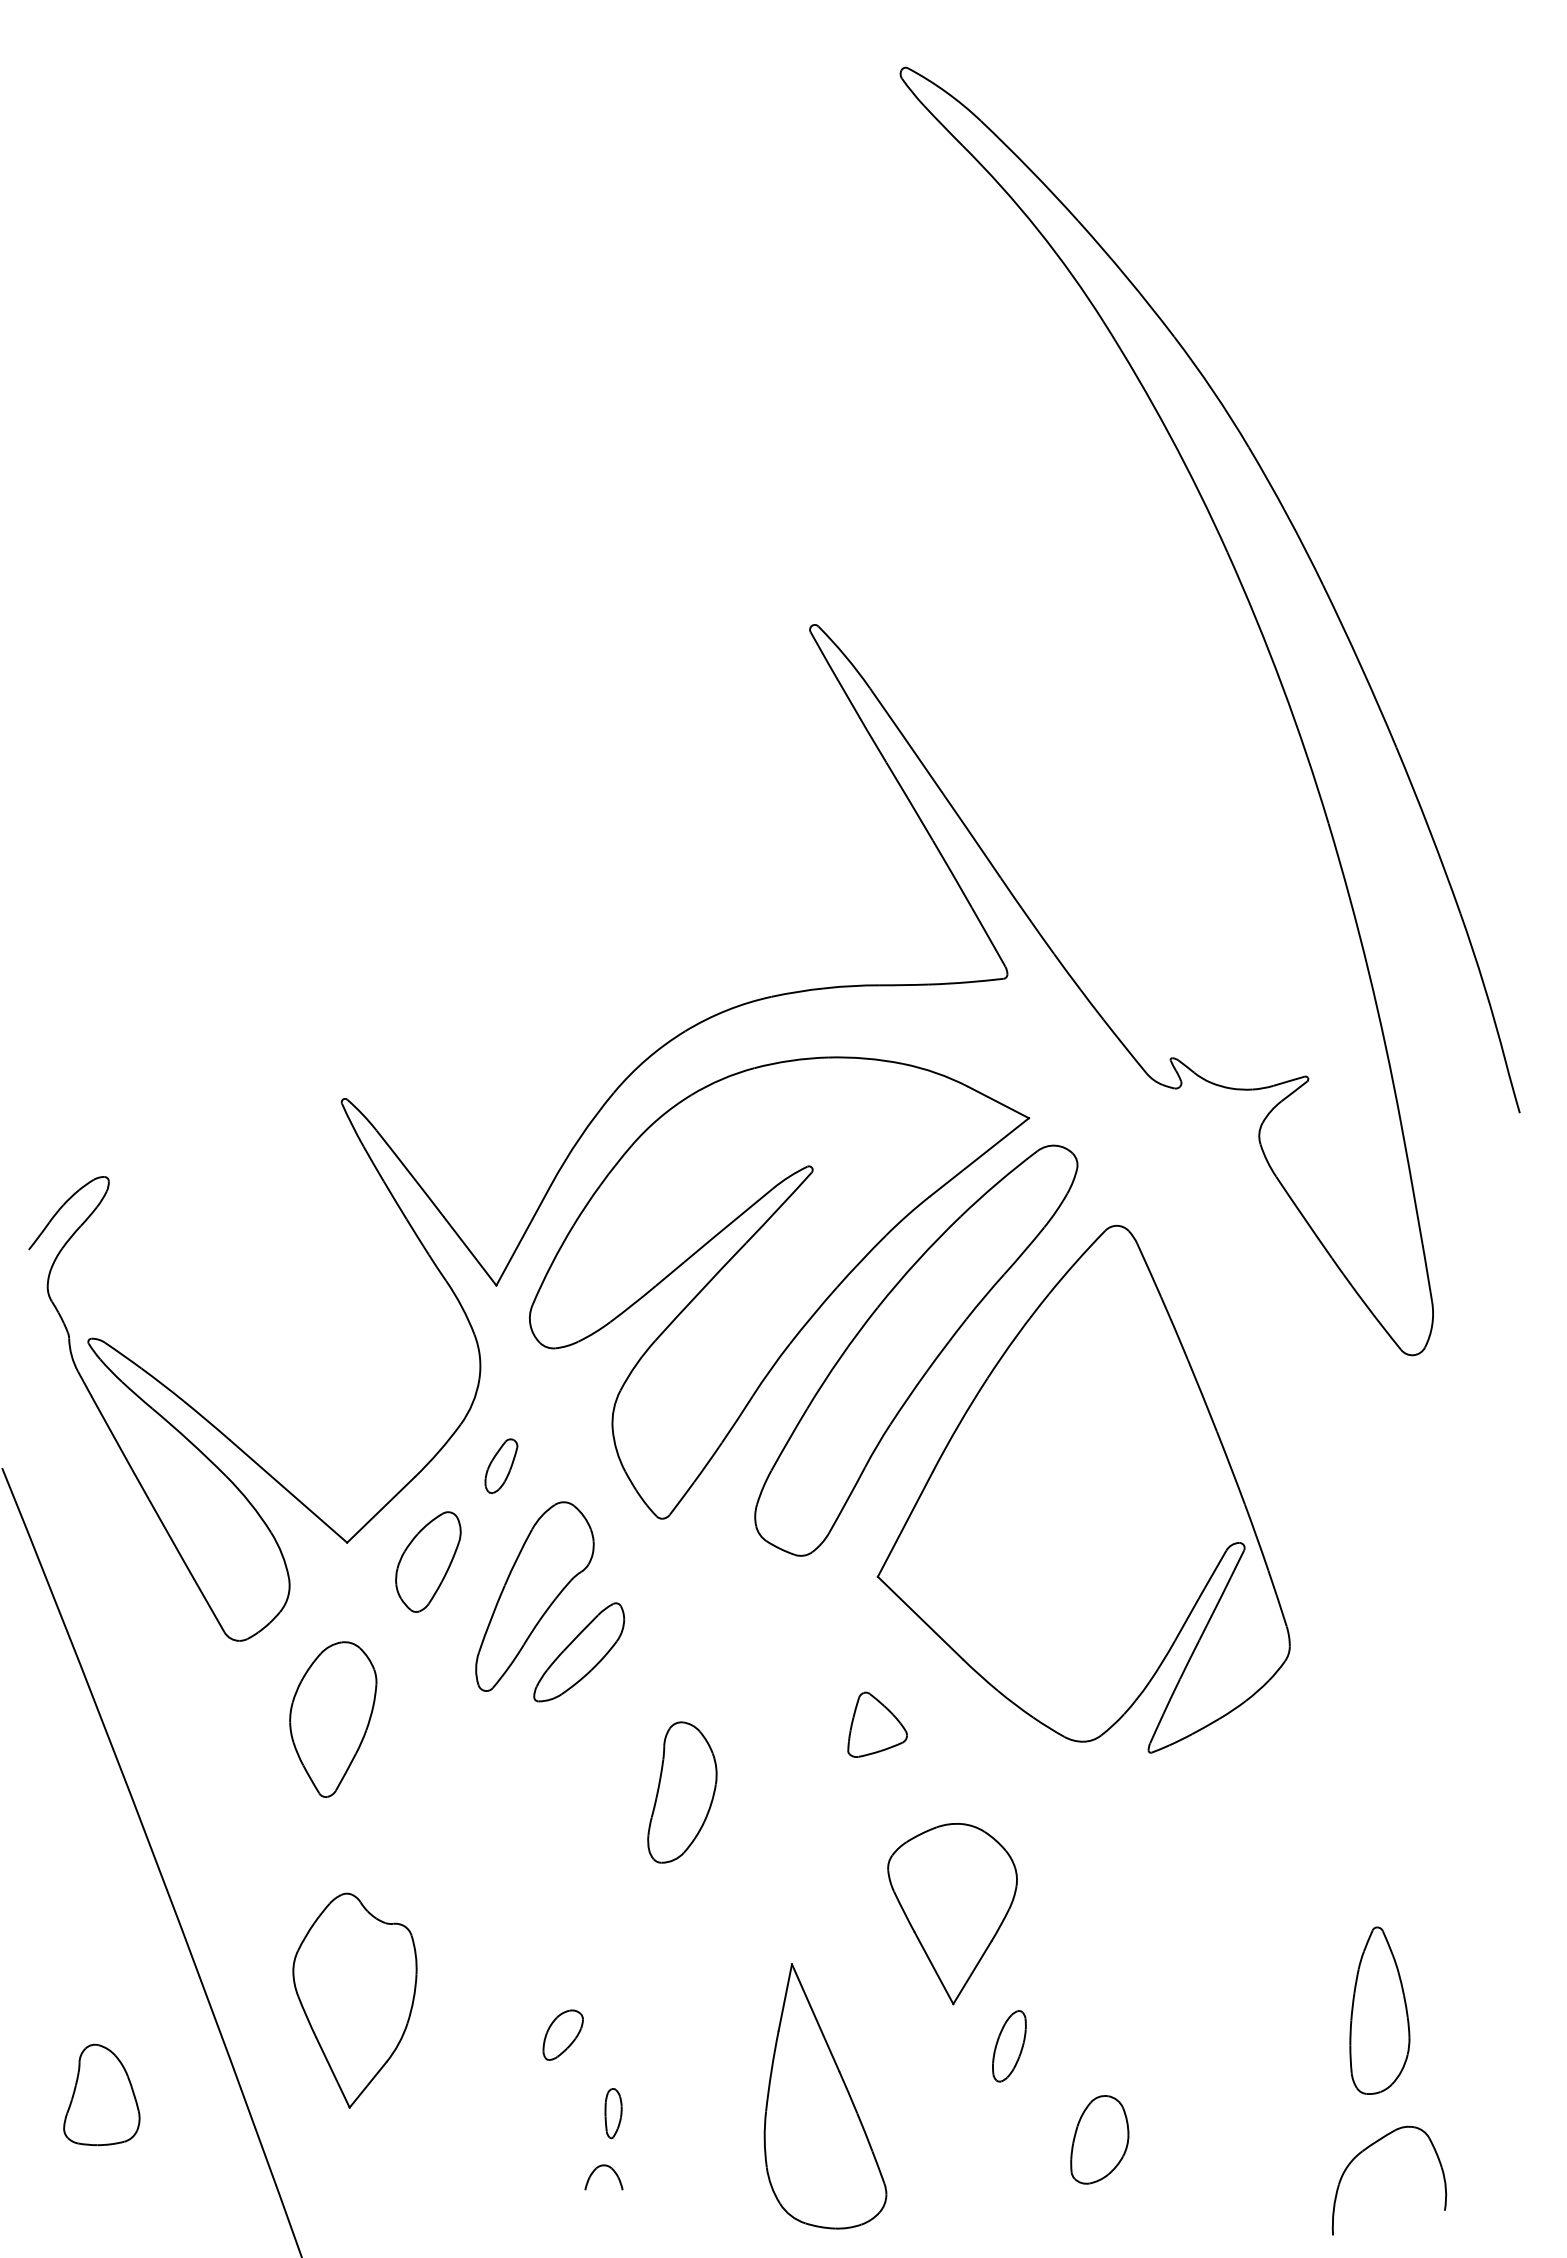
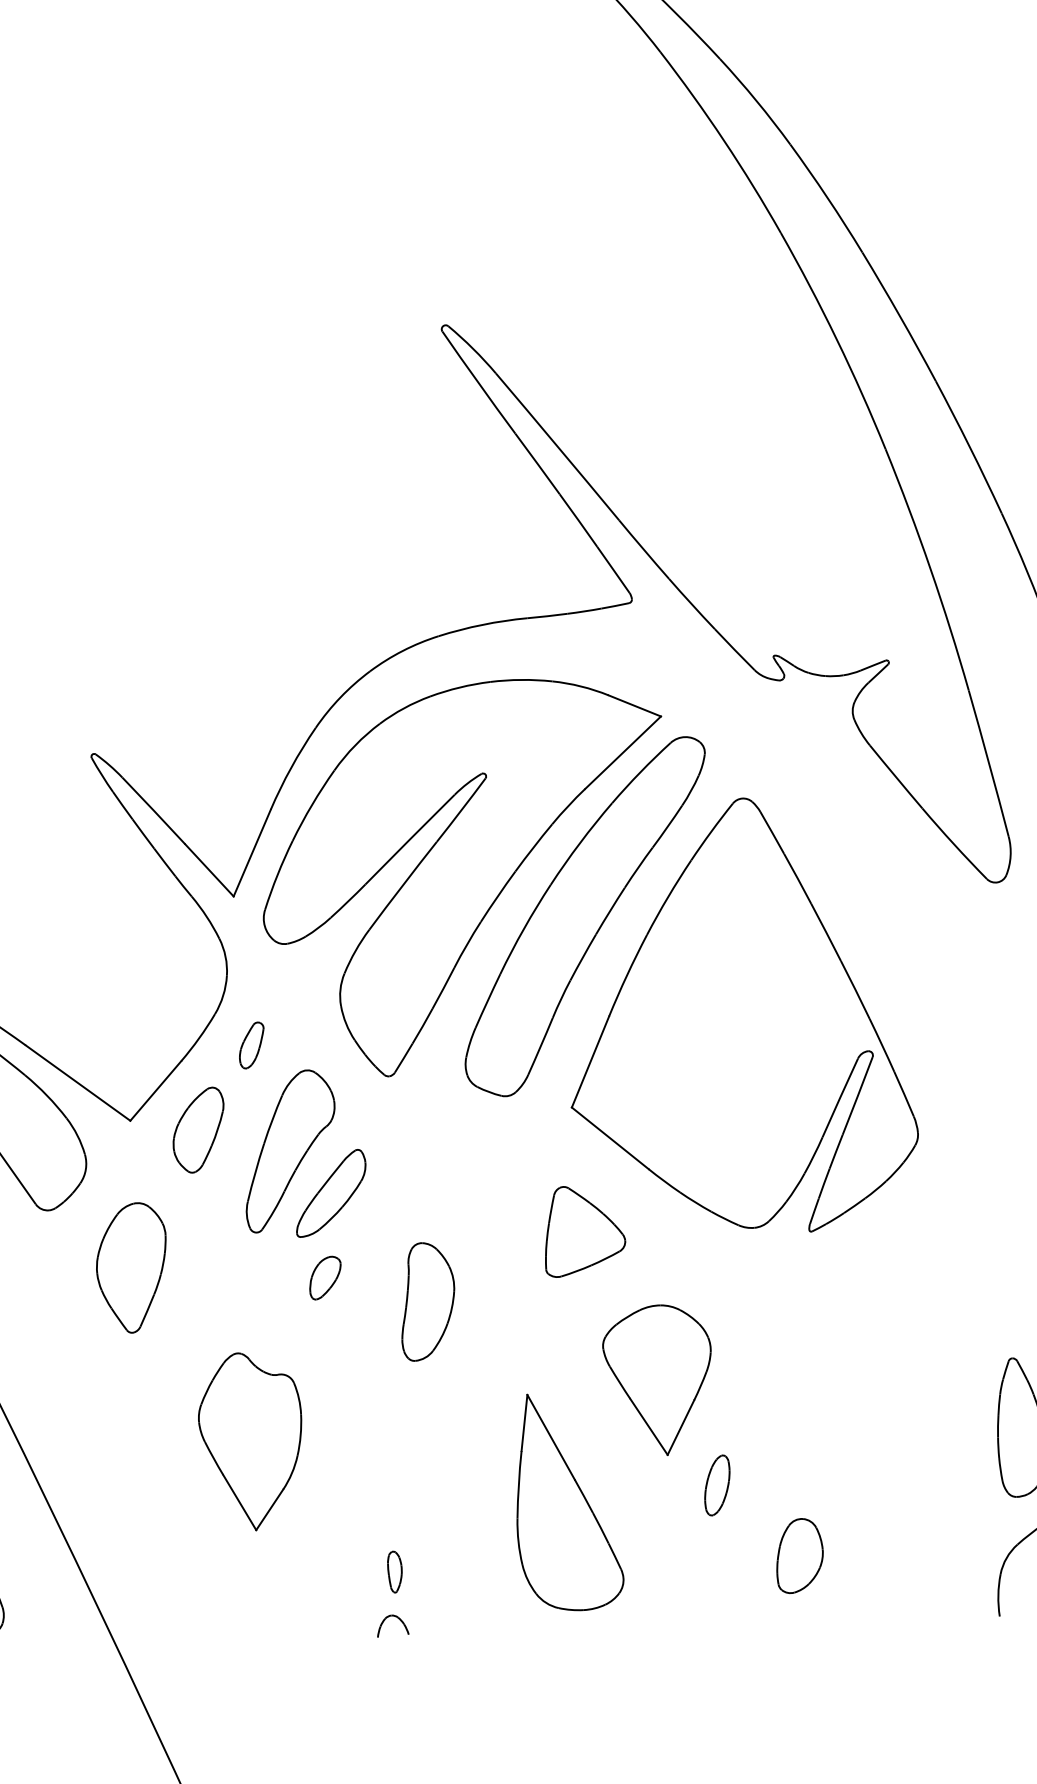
part: (877, 1724) -> (583, 1229), size x1.67
part: (354, 2000) -> (251, 1441), moved
part: (562, 2034) -> (324, 1277), moved
part: (825, 2096) -> (565, 1501), moved

